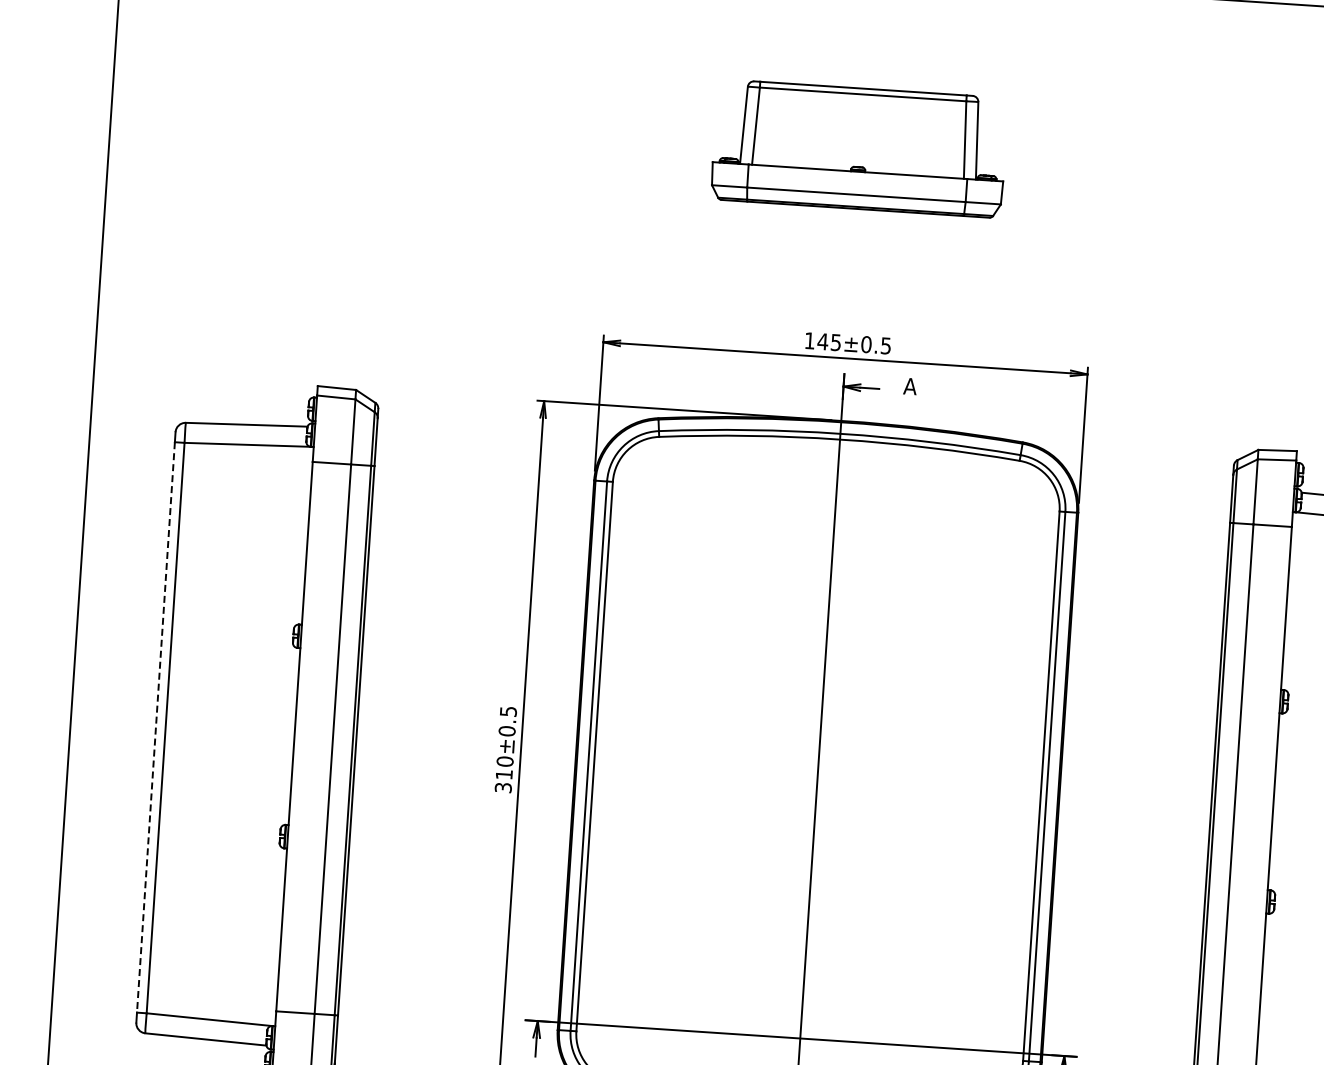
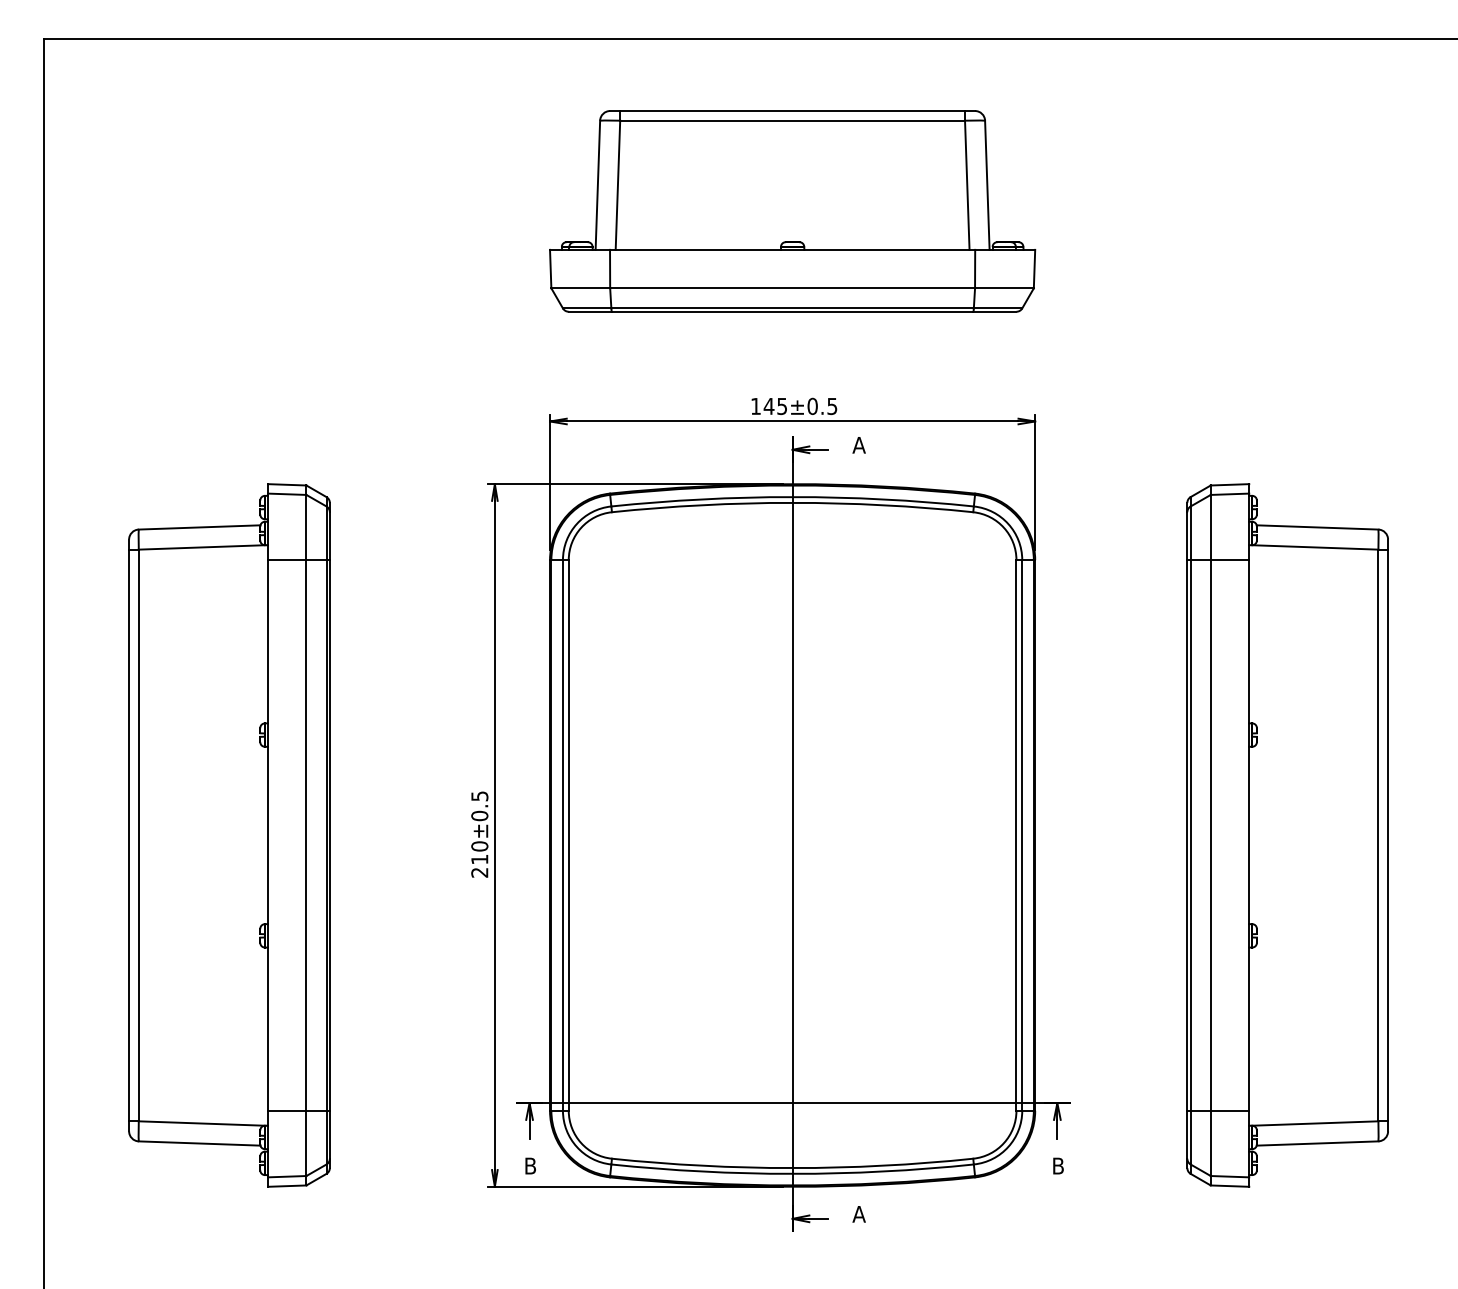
part: (859, 148) -> (792, 211), size x1.67
line: (156, 727) -> (129, 835), dashed -> solid
text: (503, 787) -> (479, 872), 310±0.5 -> 210±0.5

